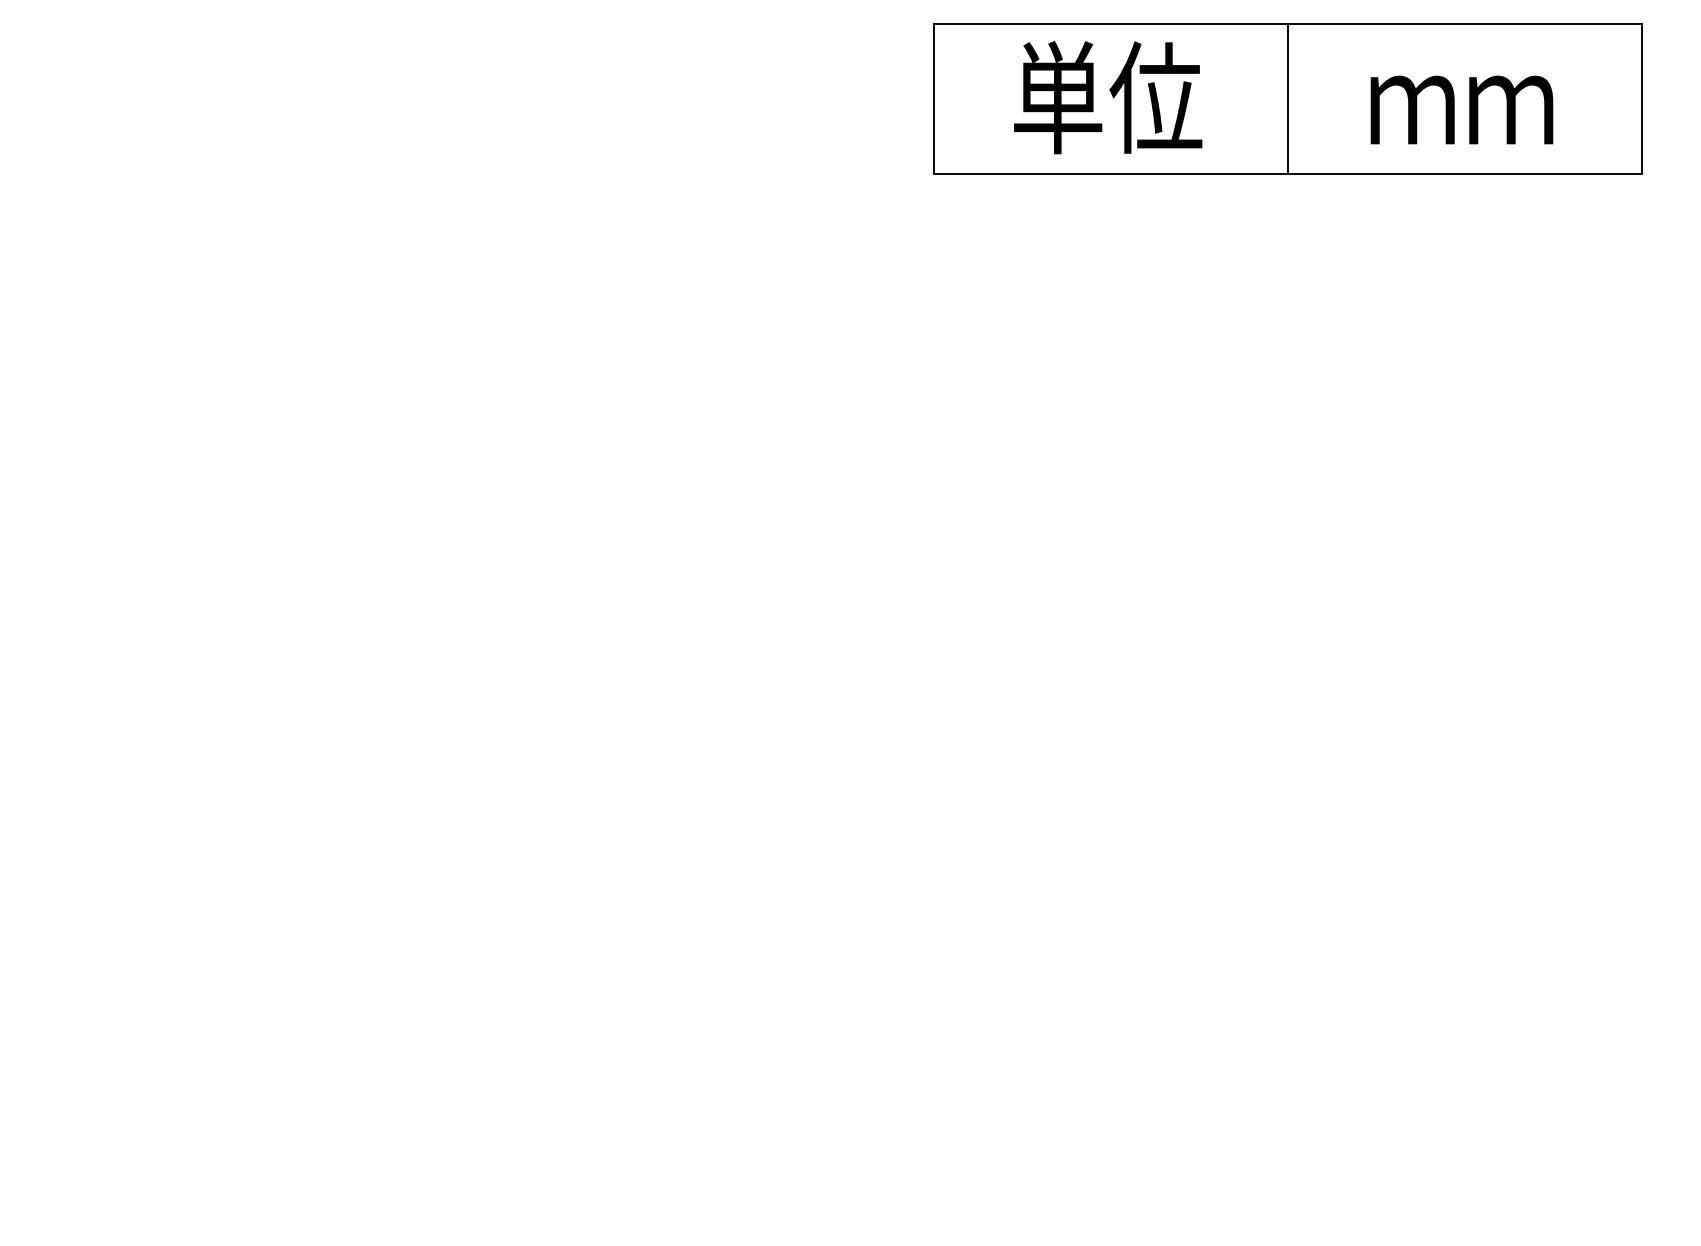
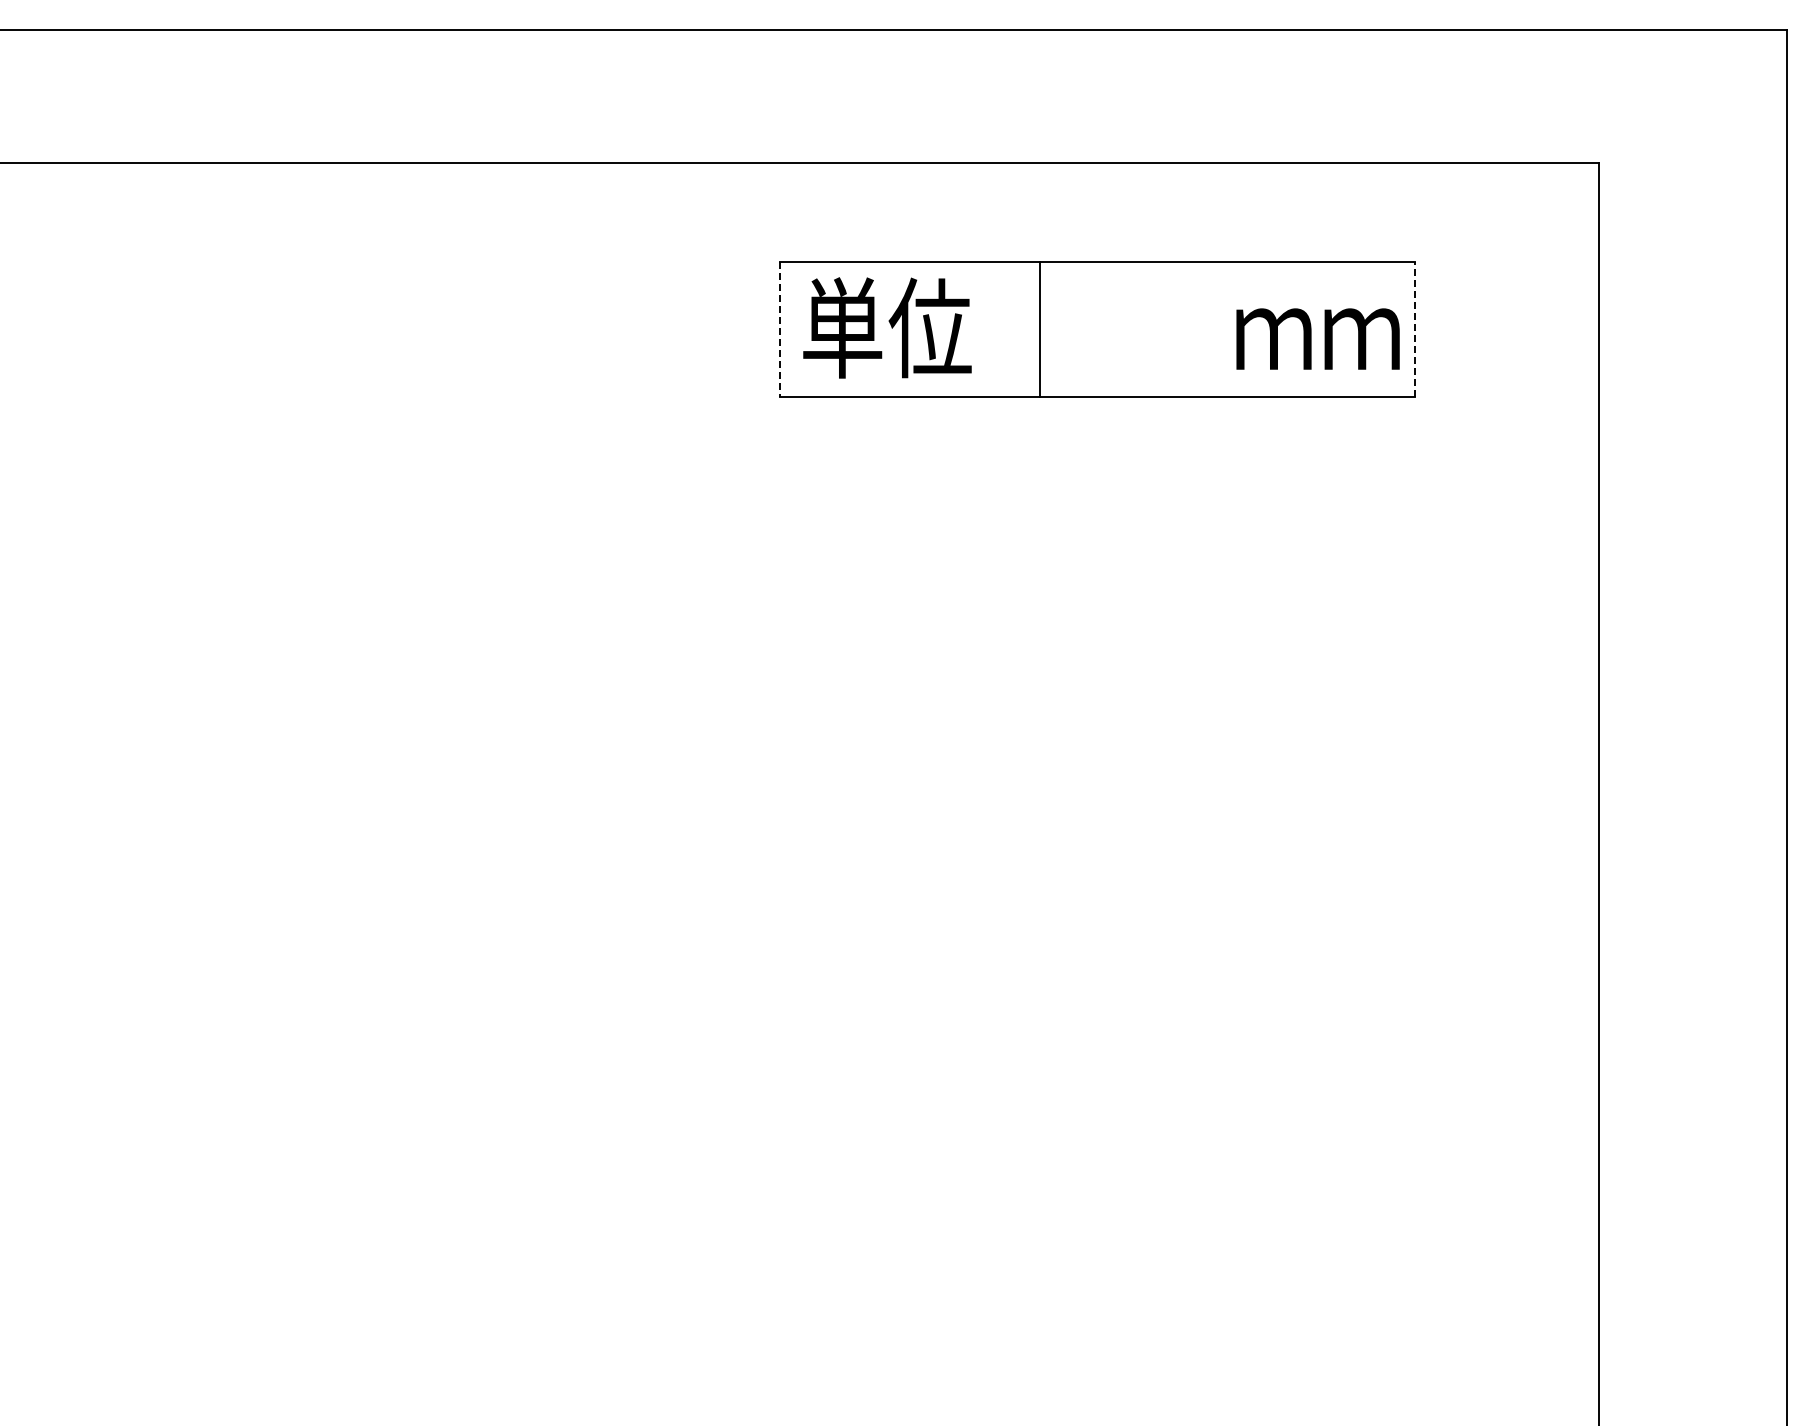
text: (1108, 97) -> (887, 327), moved
line: (1642, 98) -> (1414, 328), solid -> dashed
line: (933, 99) -> (780, 329), solid -> dashed
line: (1288, 99) -> (1040, 329), moved
text: (1461, 109) -> (1317, 338), moved

